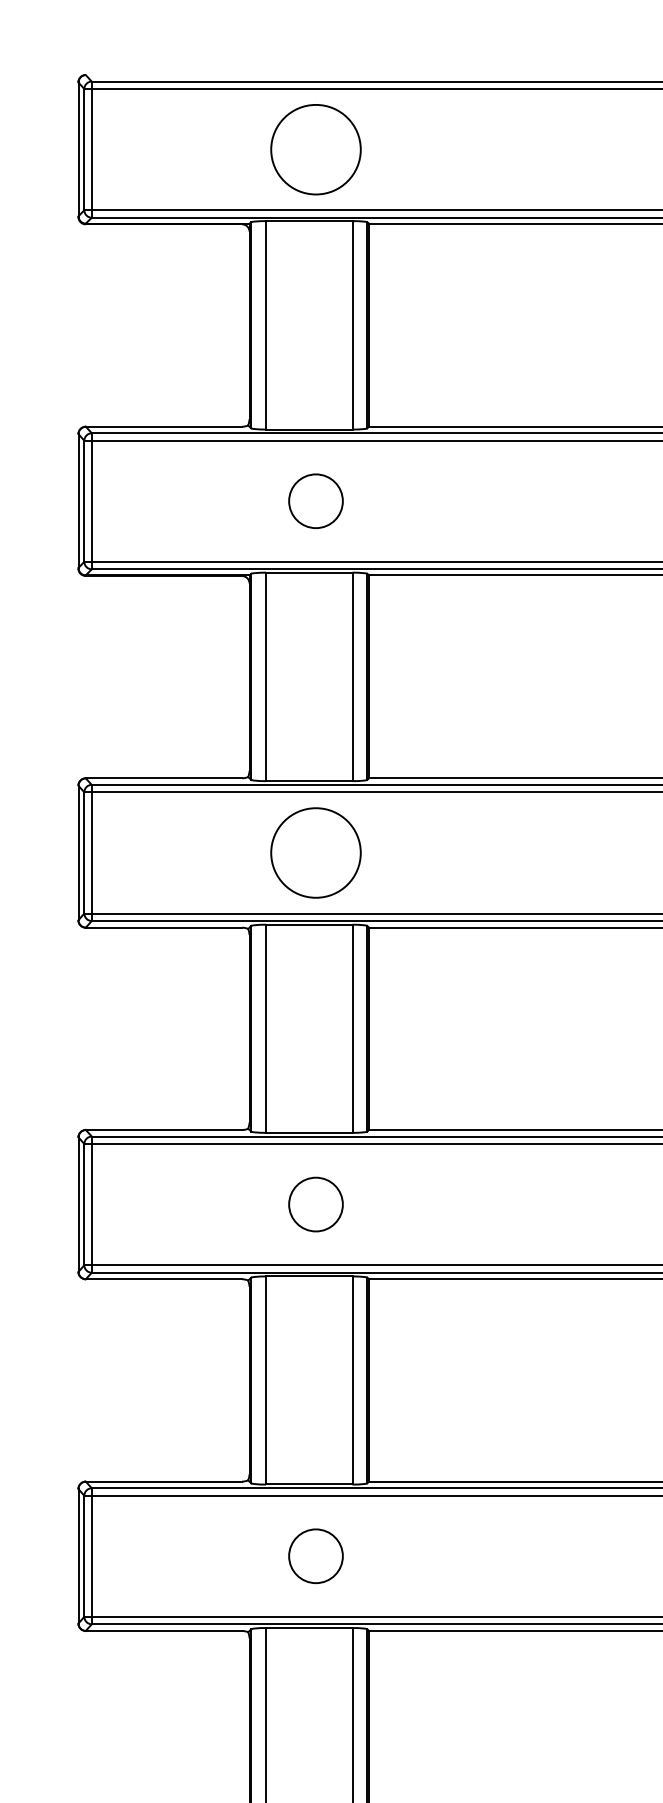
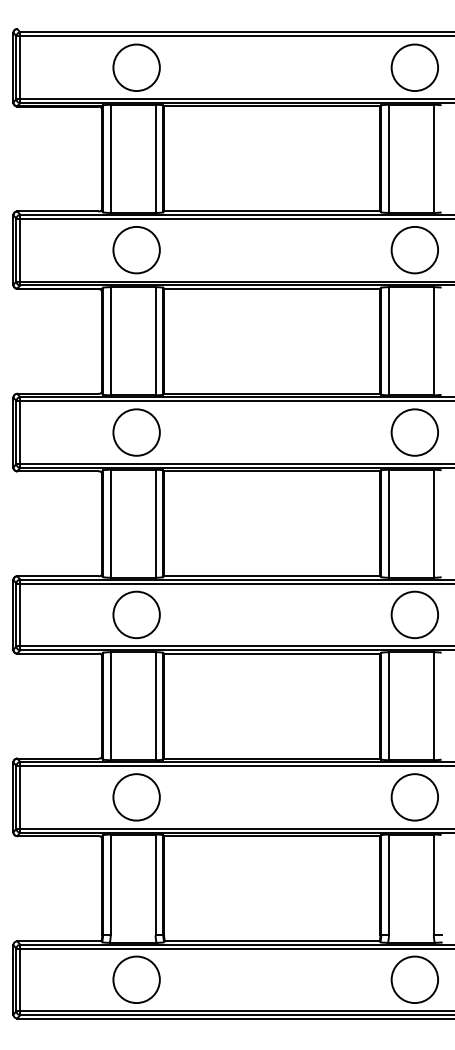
circle: (315, 500) -> (136, 249), size x1.67
circle: (315, 1203) -> (136, 614), size x1.67
circle: (315, 1556) -> (136, 797), size x1.67

